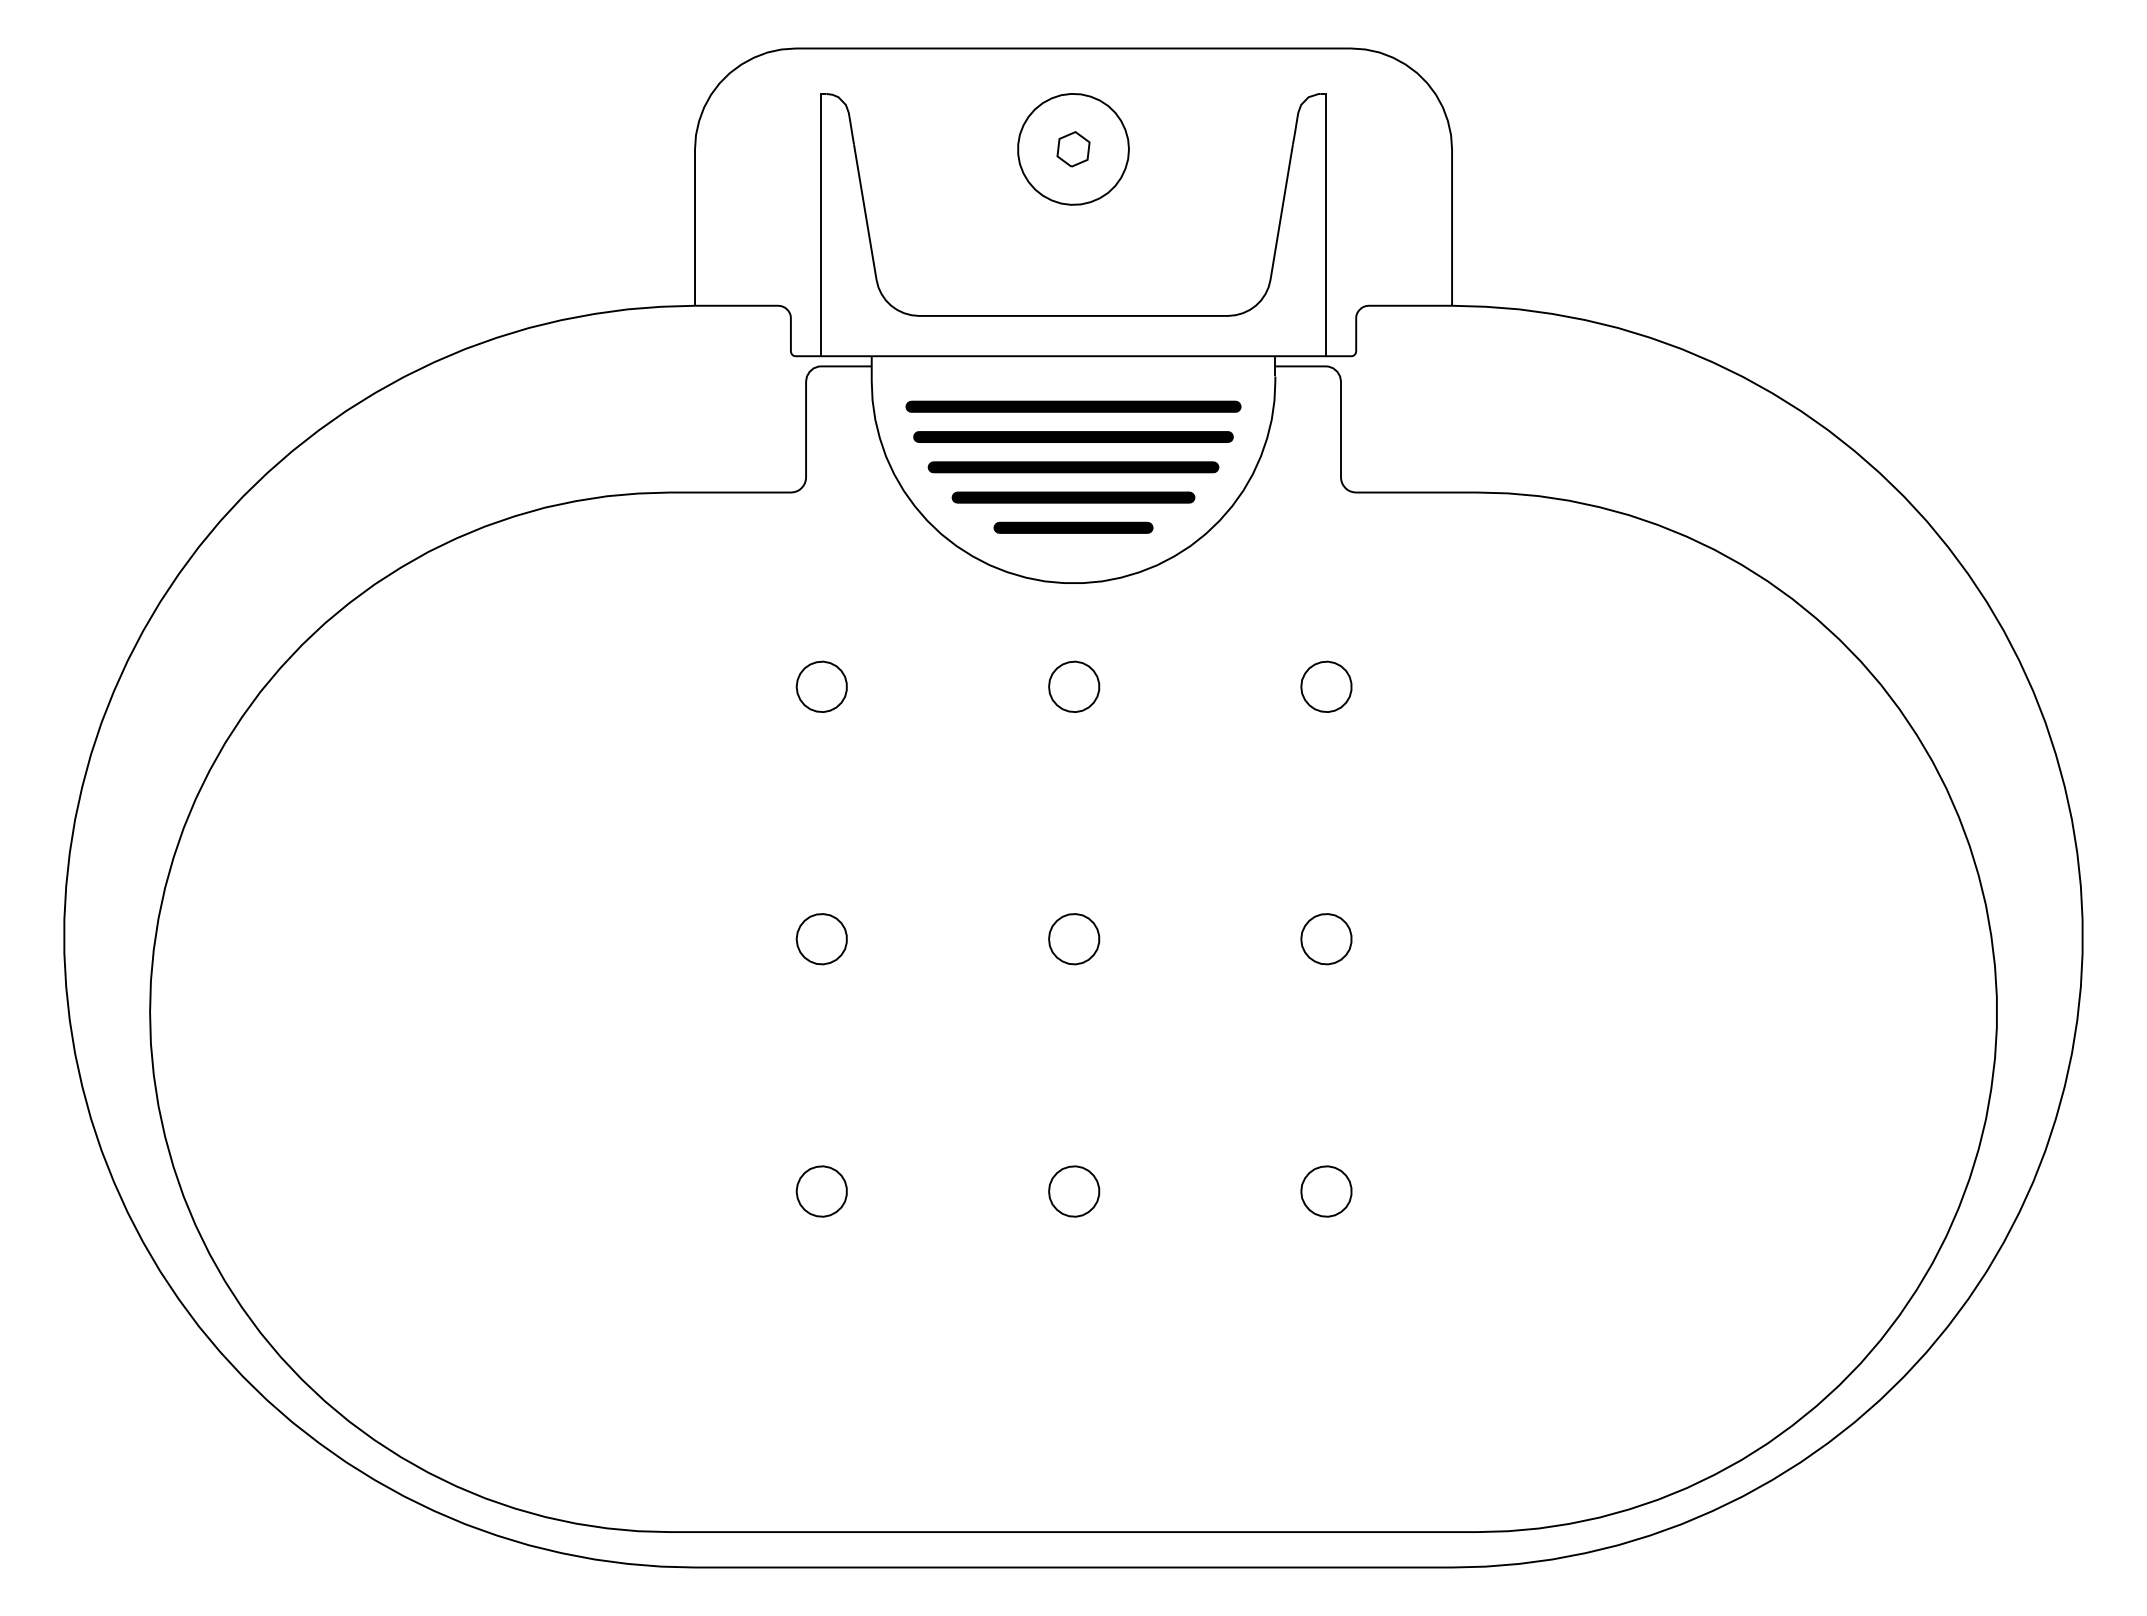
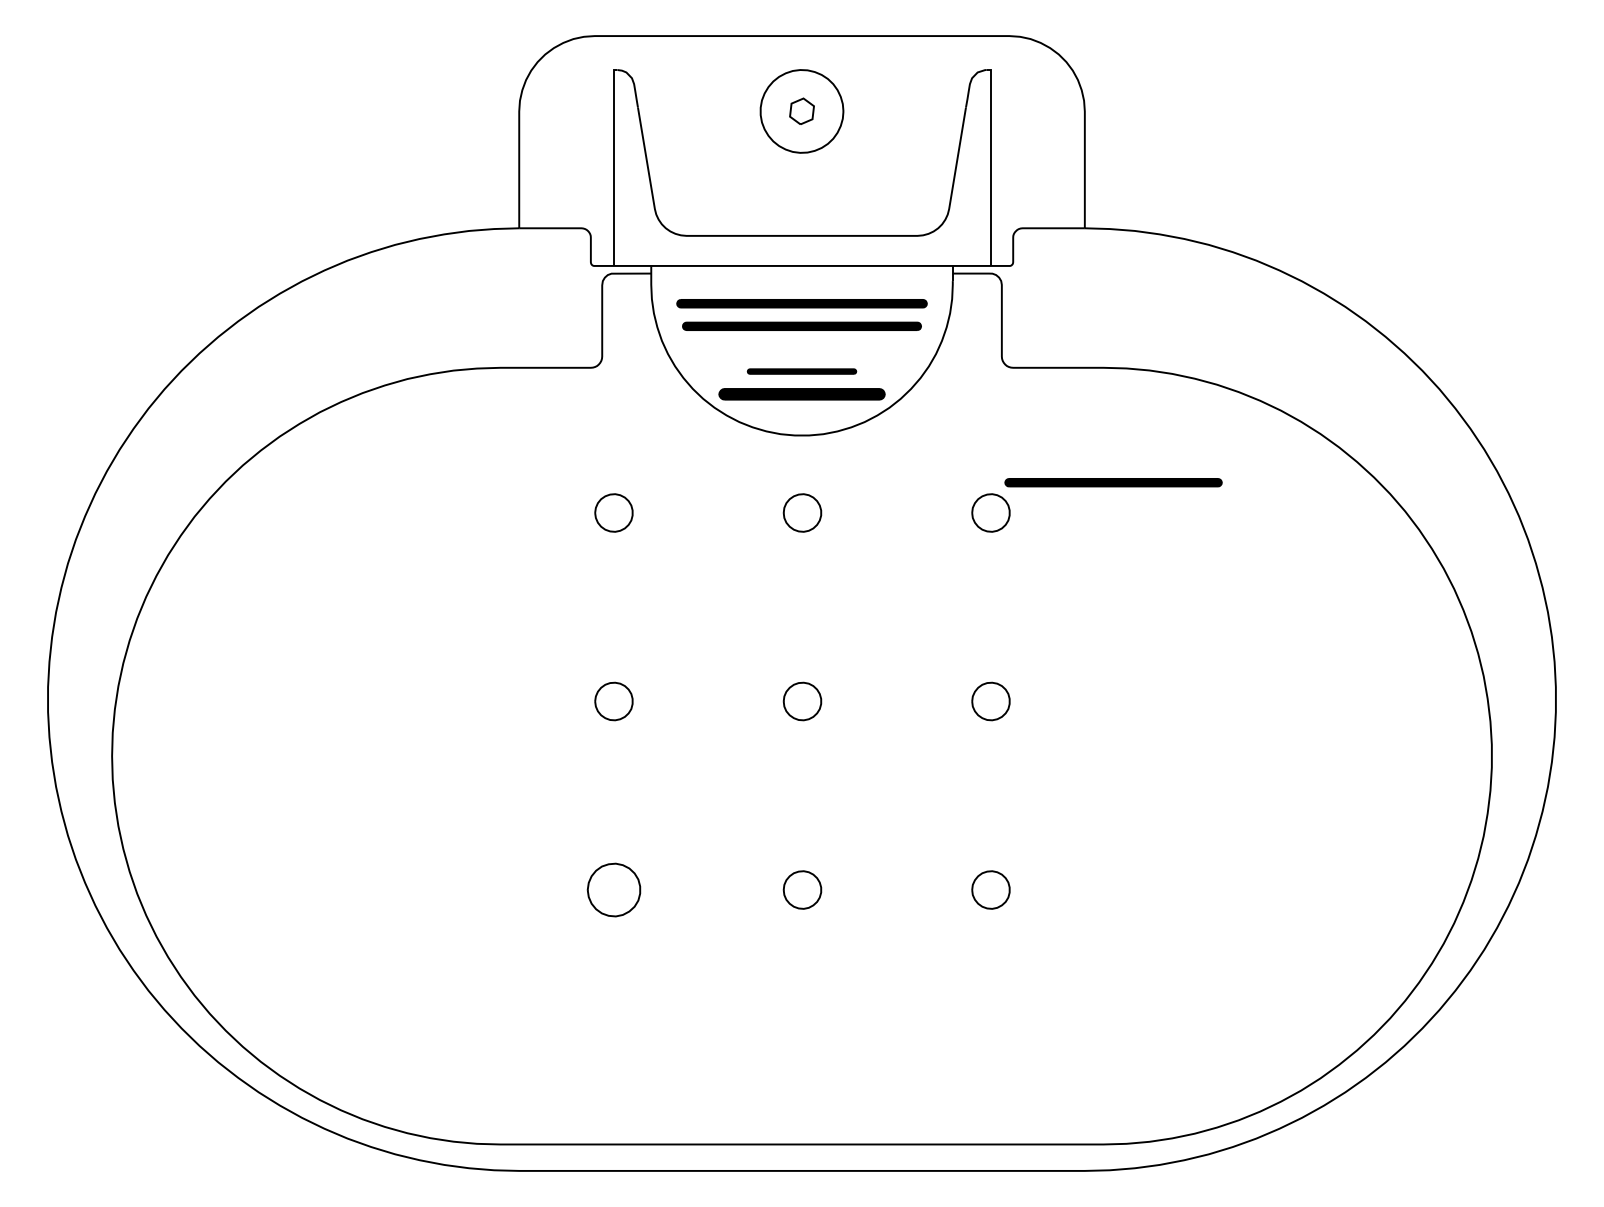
part: (1073, 467) -> (1113, 482), moved
part: (1073, 497) -> (802, 371), size x0.6
part: (1073, 527) -> (802, 393), size x1.4
part: (821, 1191) -> (613, 890), size x1.4

